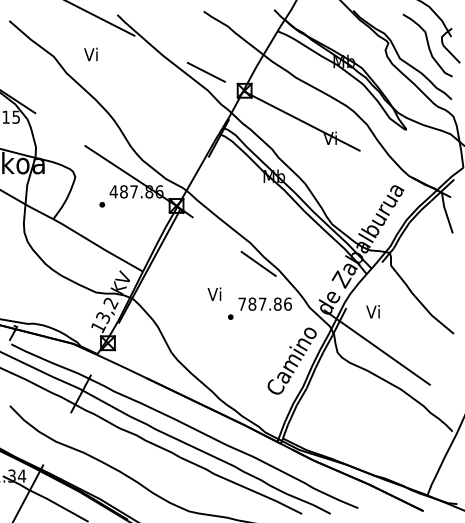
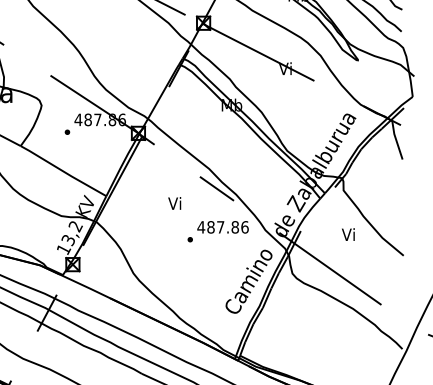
text: (214, 293) -> (174, 202), moved
text: (242, 303) -> (201, 226), 787.86 -> 487.86
text: (372, 311) -> (347, 234), moved

